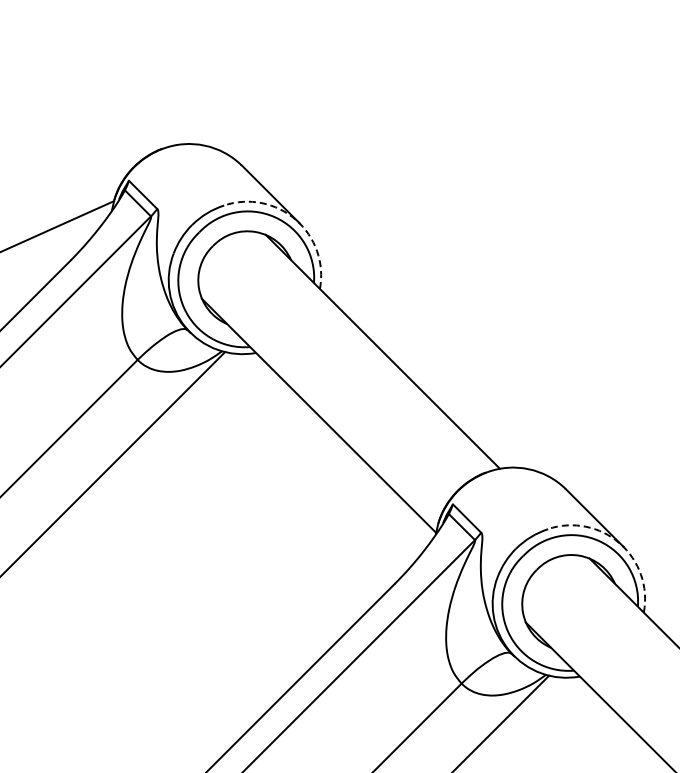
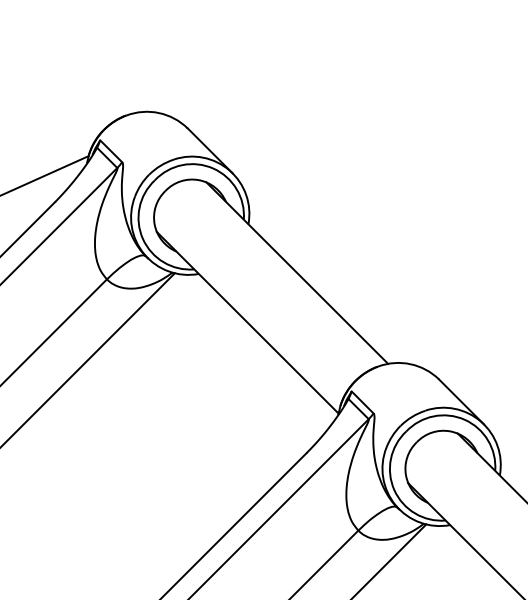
arc: (295, 219) -> (229, 170), dashed -> solid
arc: (619, 543) -> (480, 421), dashed -> solid

